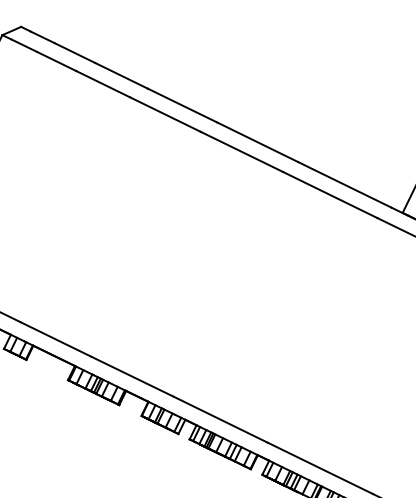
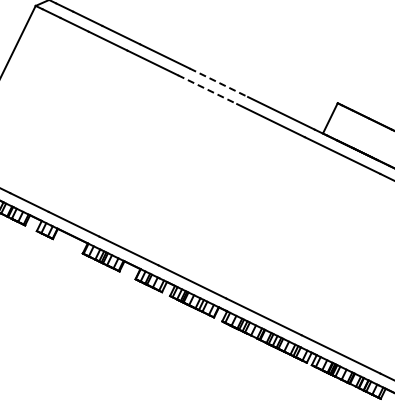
line: (258, 143) -> (219, 83), solid -> dashed
line: (241, 151) -> (207, 89), solid -> dashed

